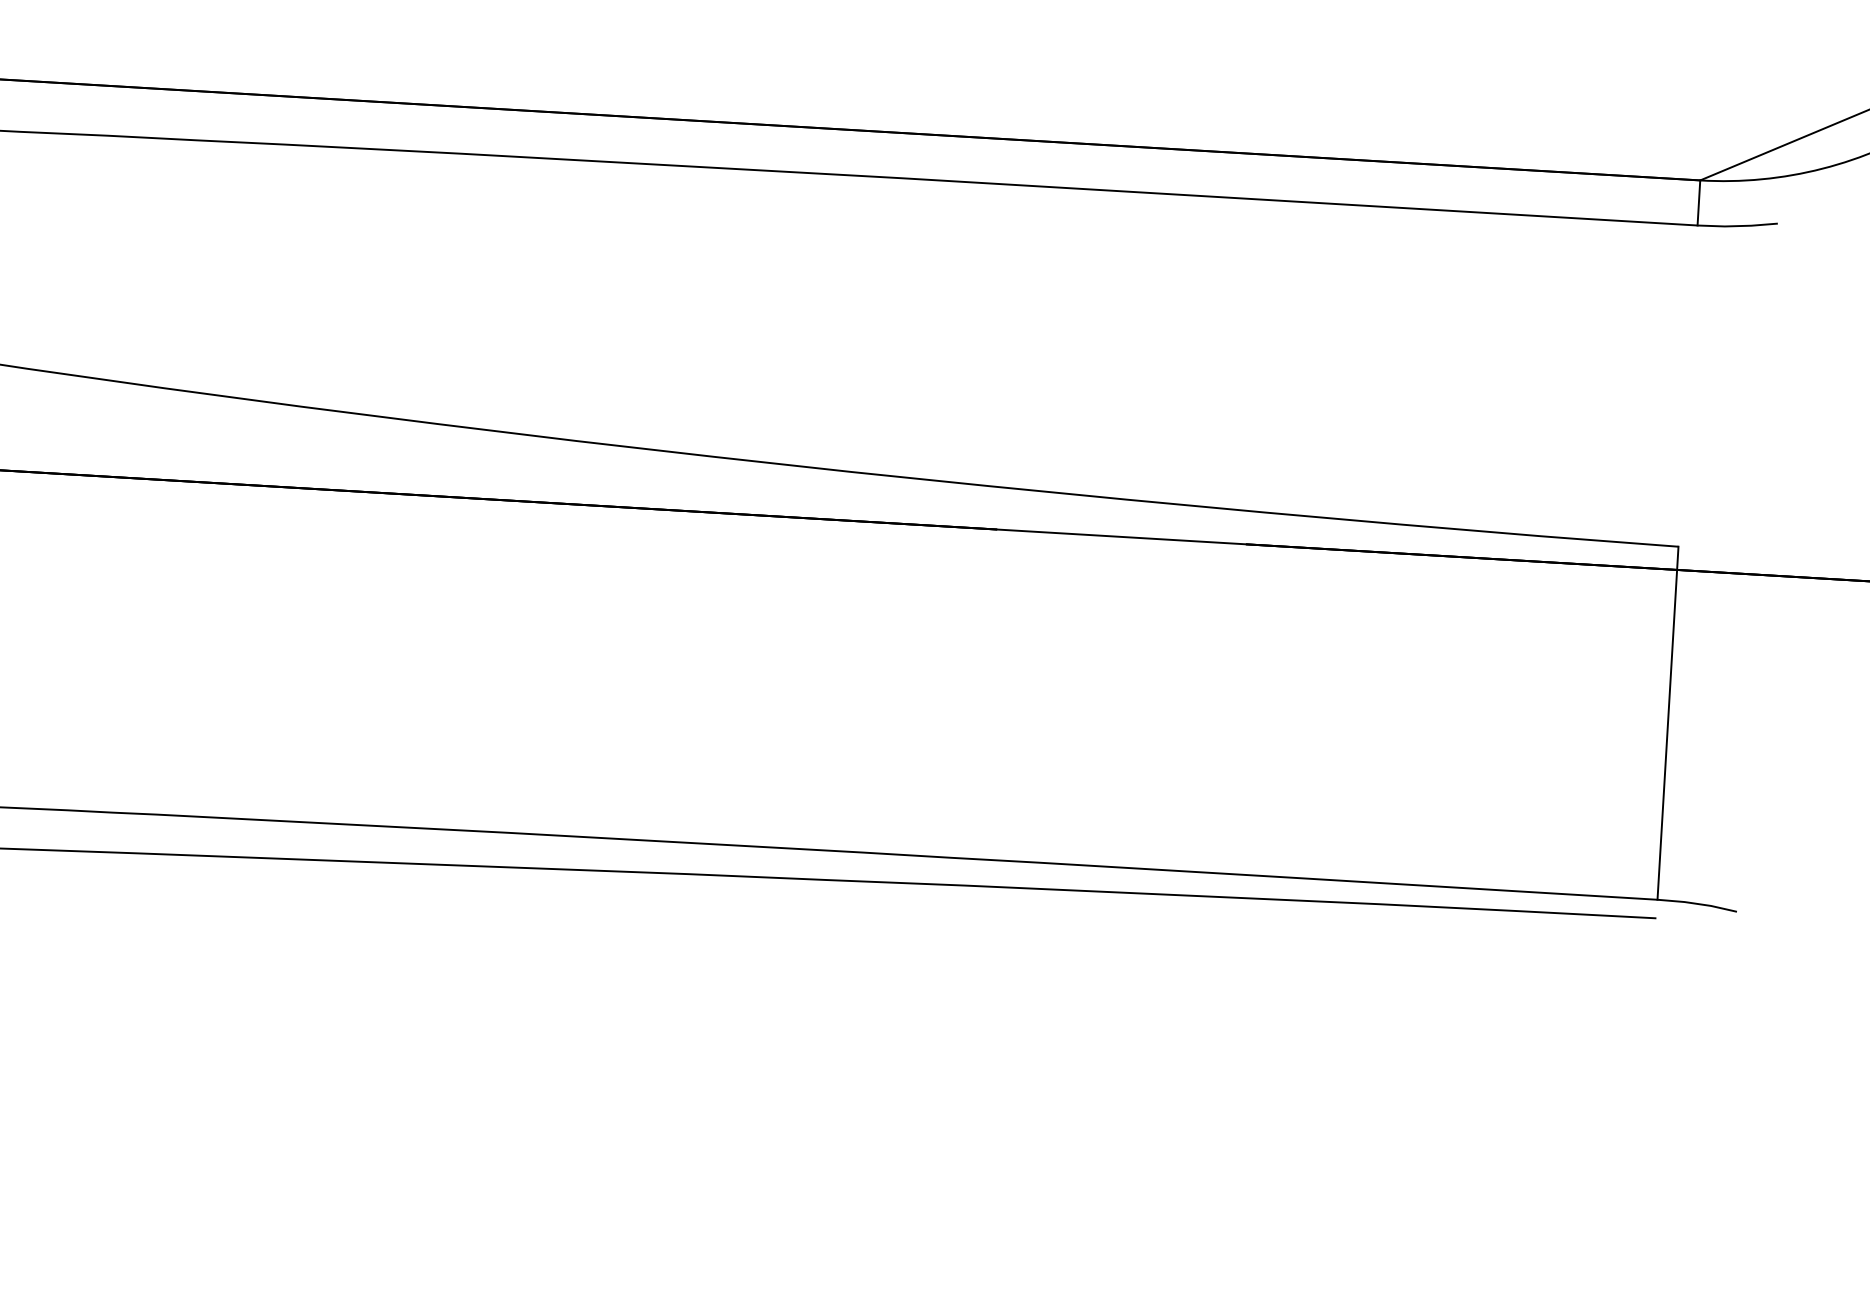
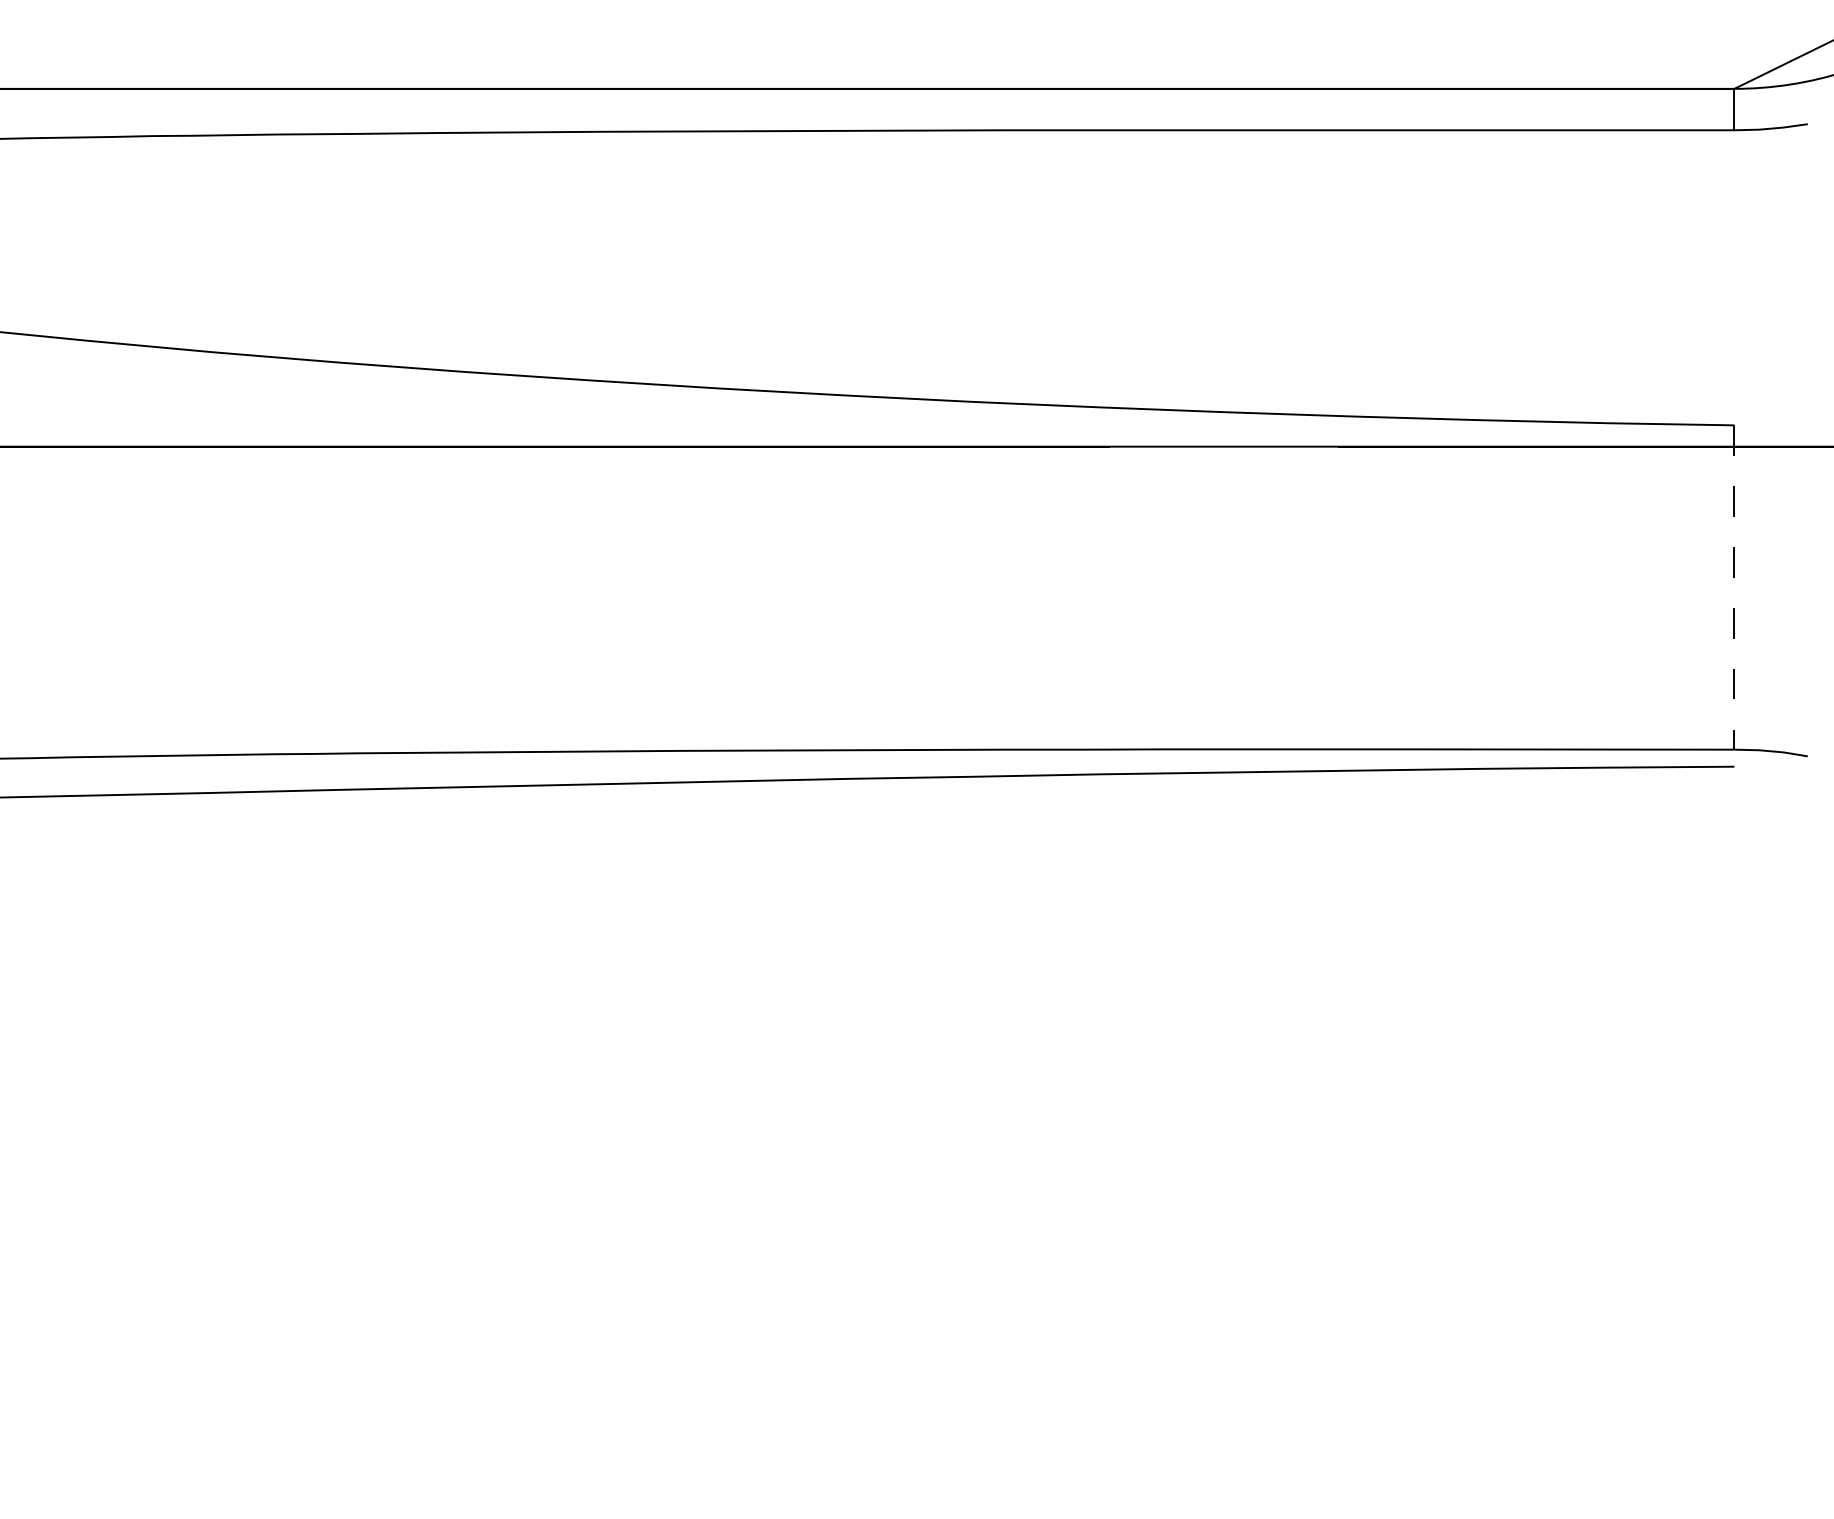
line: (1668, 724) -> (1734, 588), solid -> dashed

